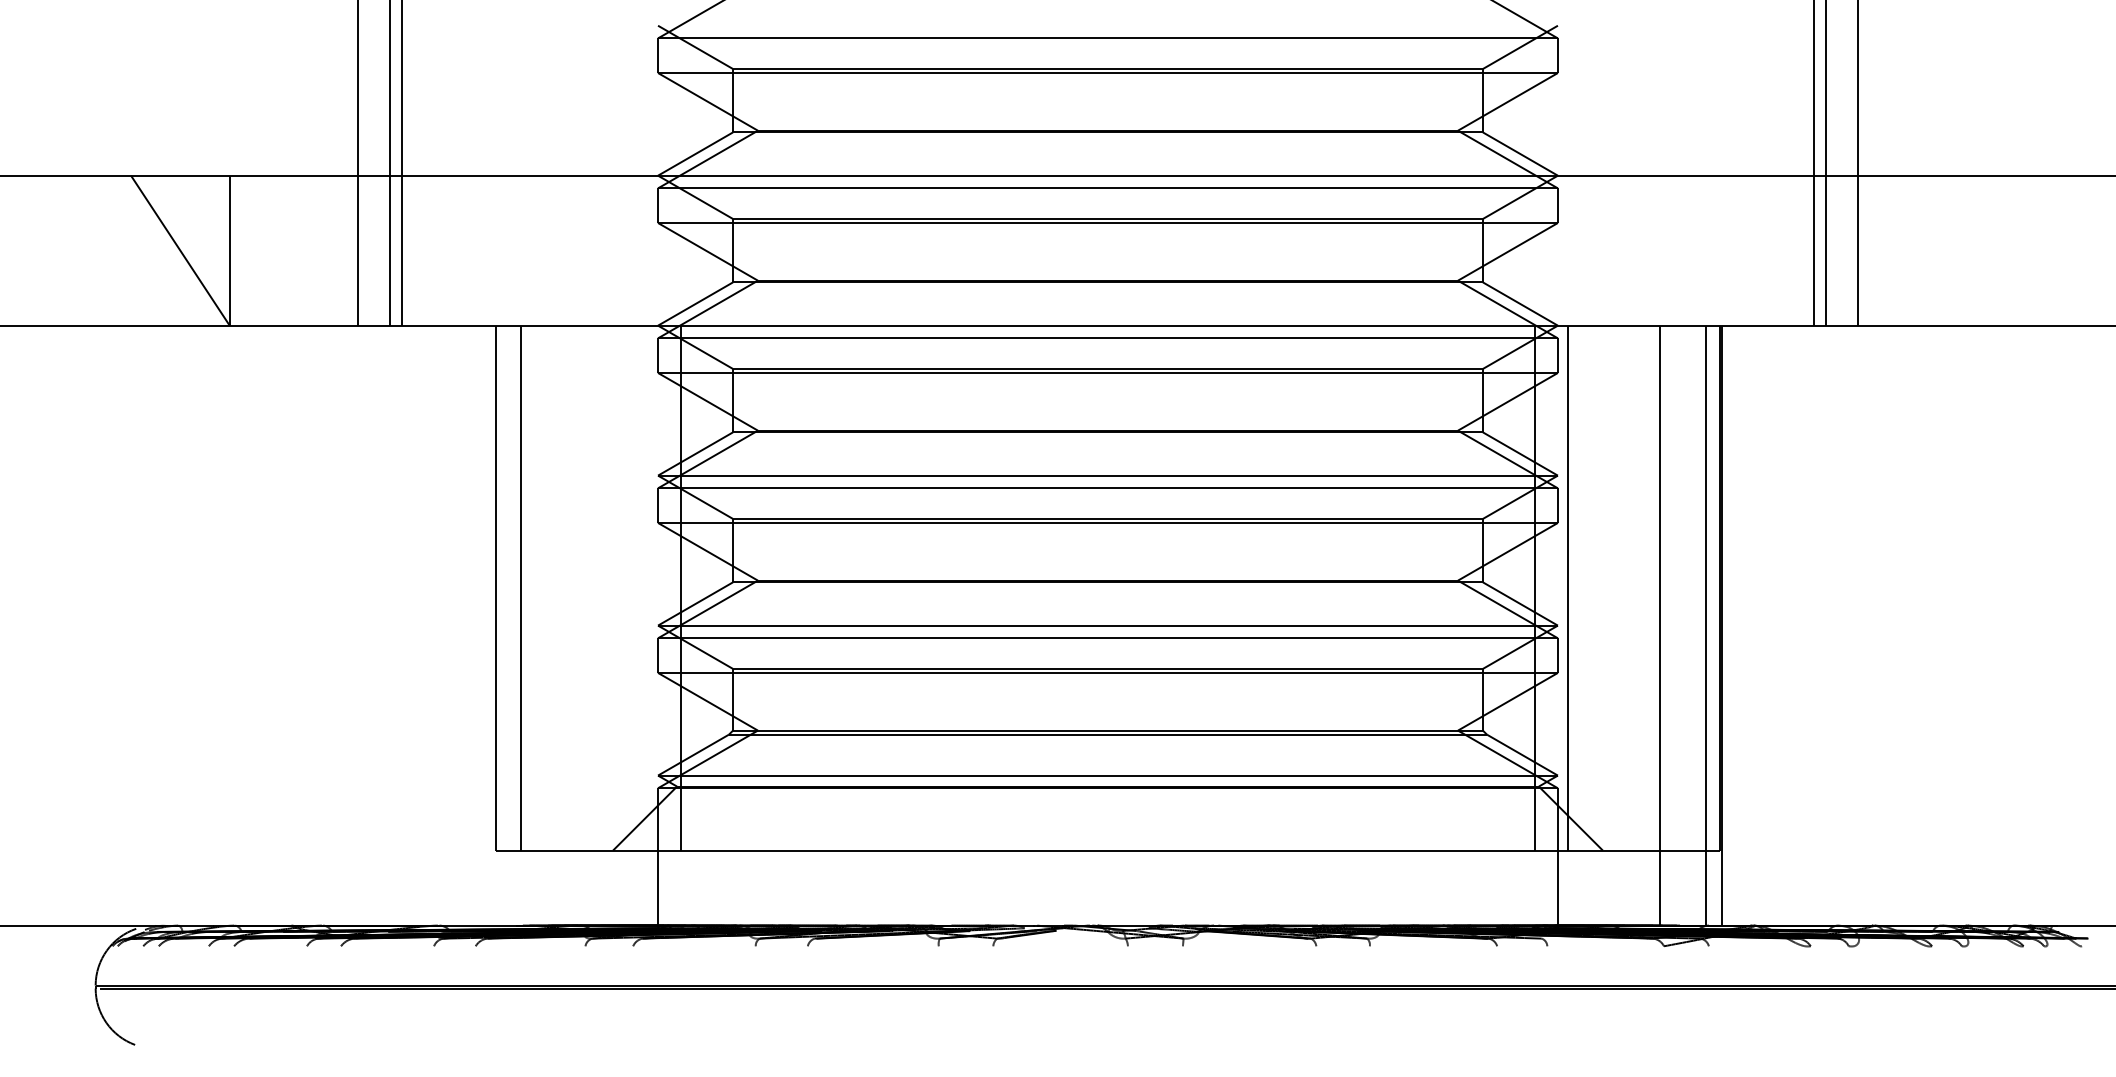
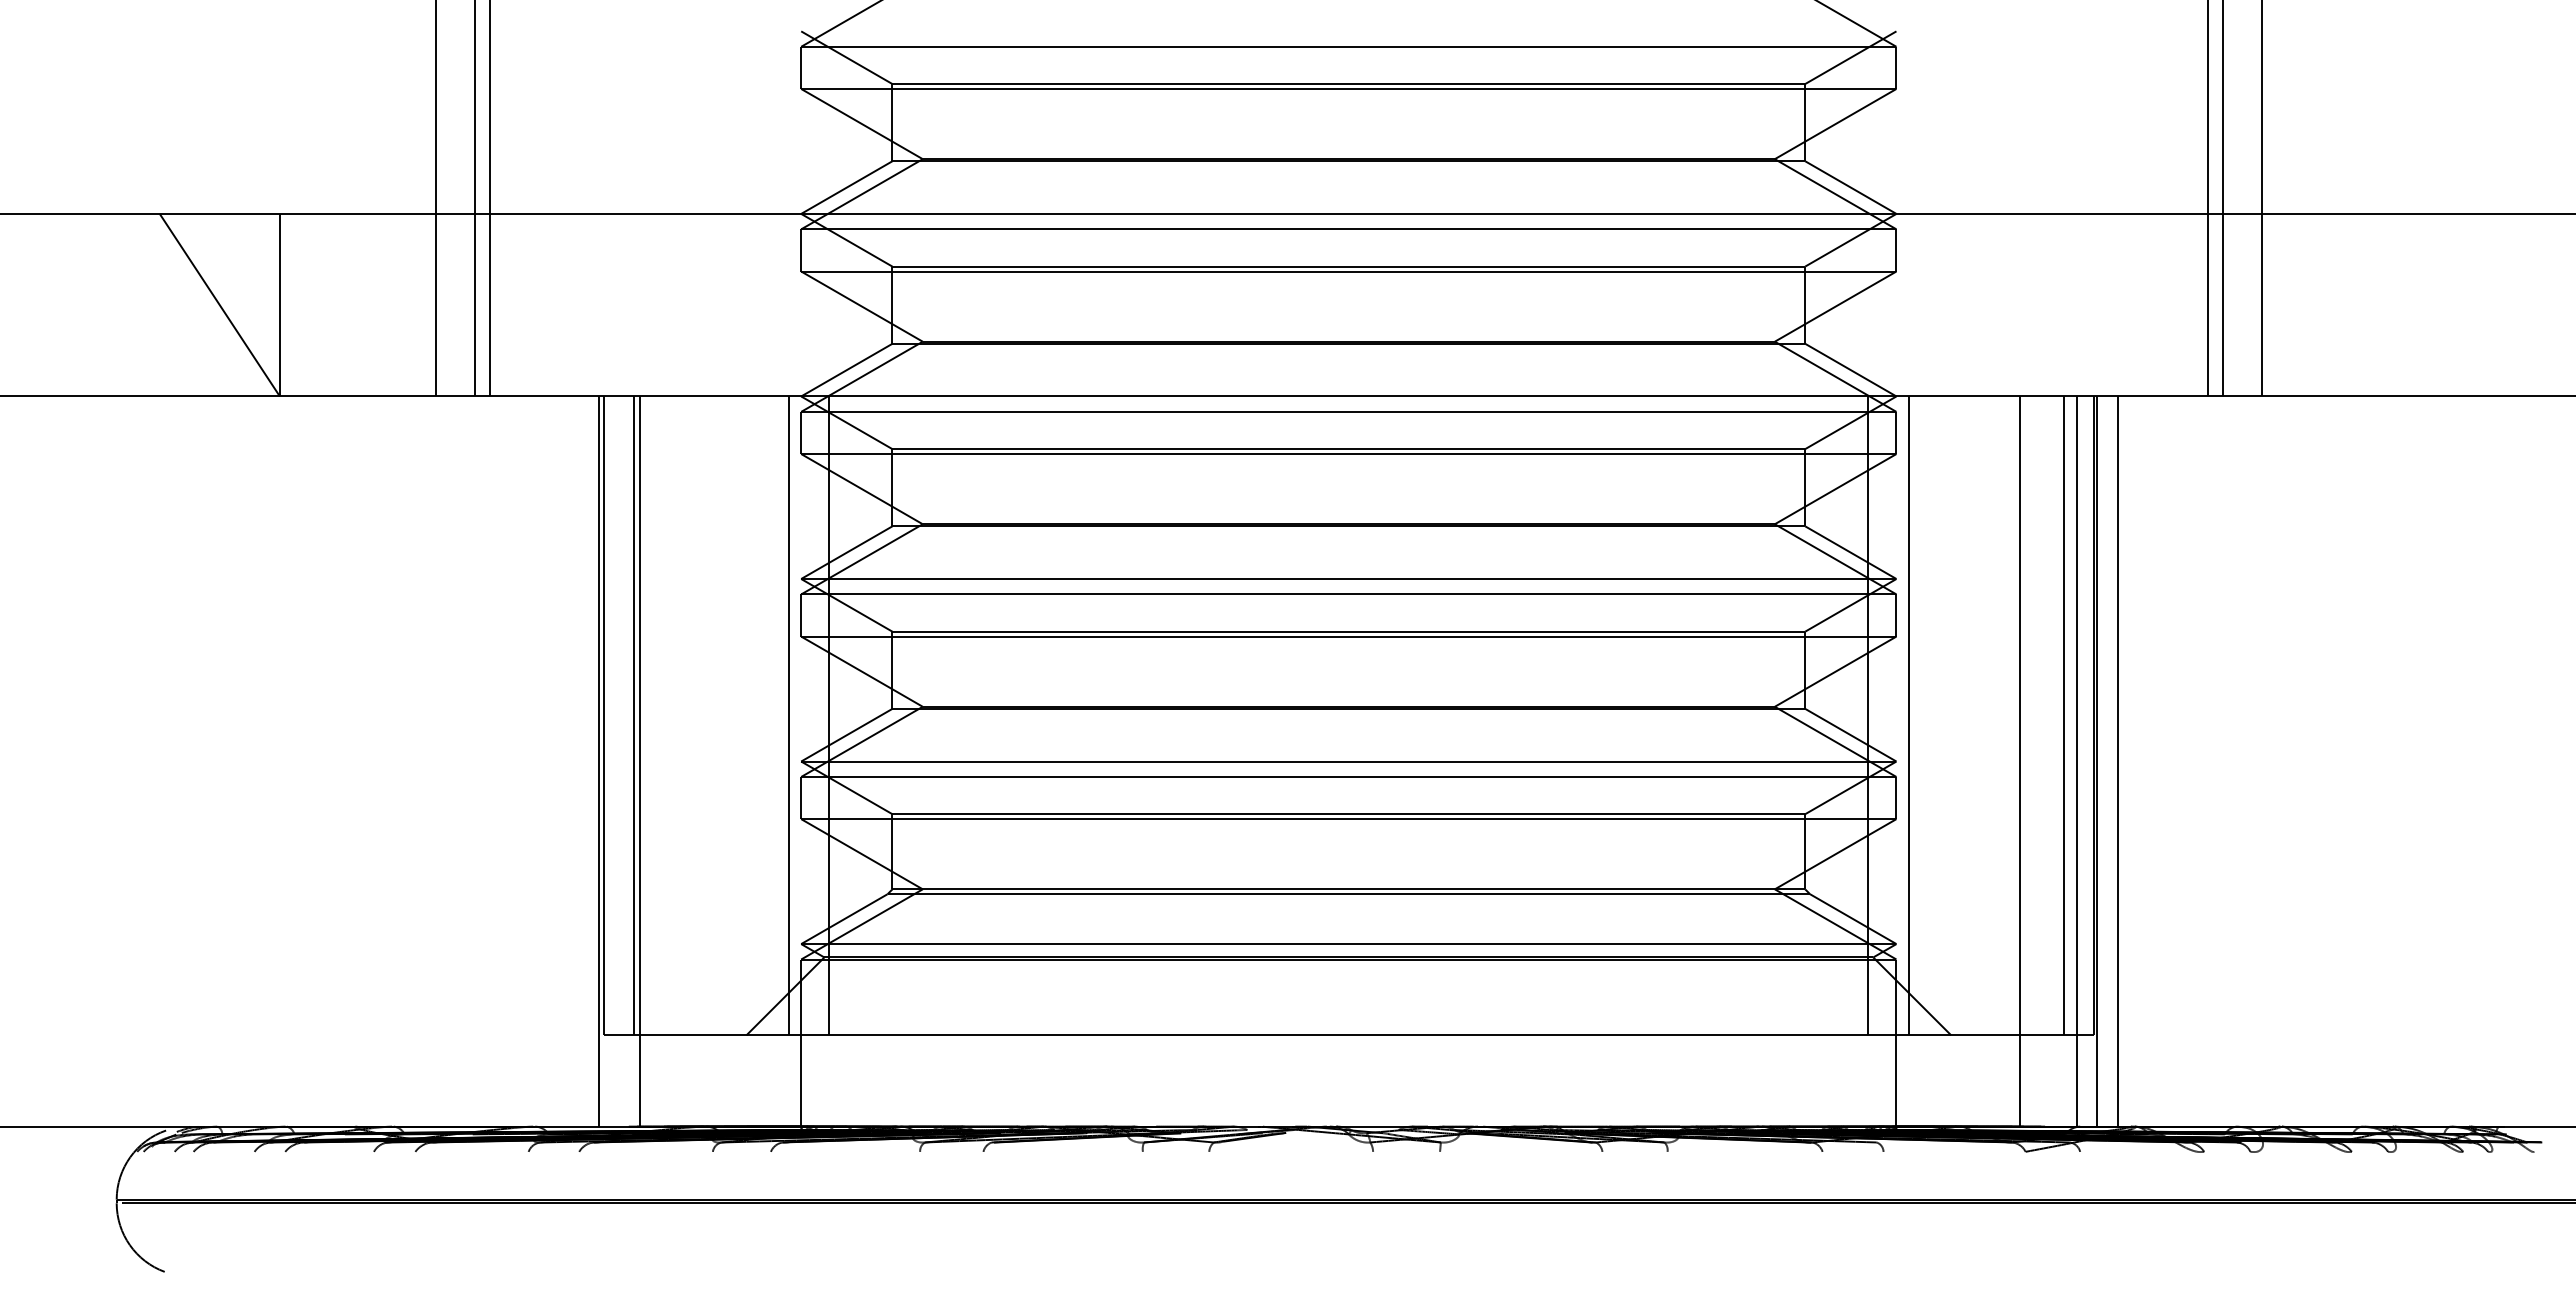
line: (647, 587) -> (788, 715), added
line: (1695, 587) -> (2063, 715), added
line: (491, 625) -> (598, 761), added
line: (525, 625) -> (639, 761), added
line: (1739, 625) -> (2117, 761), added

